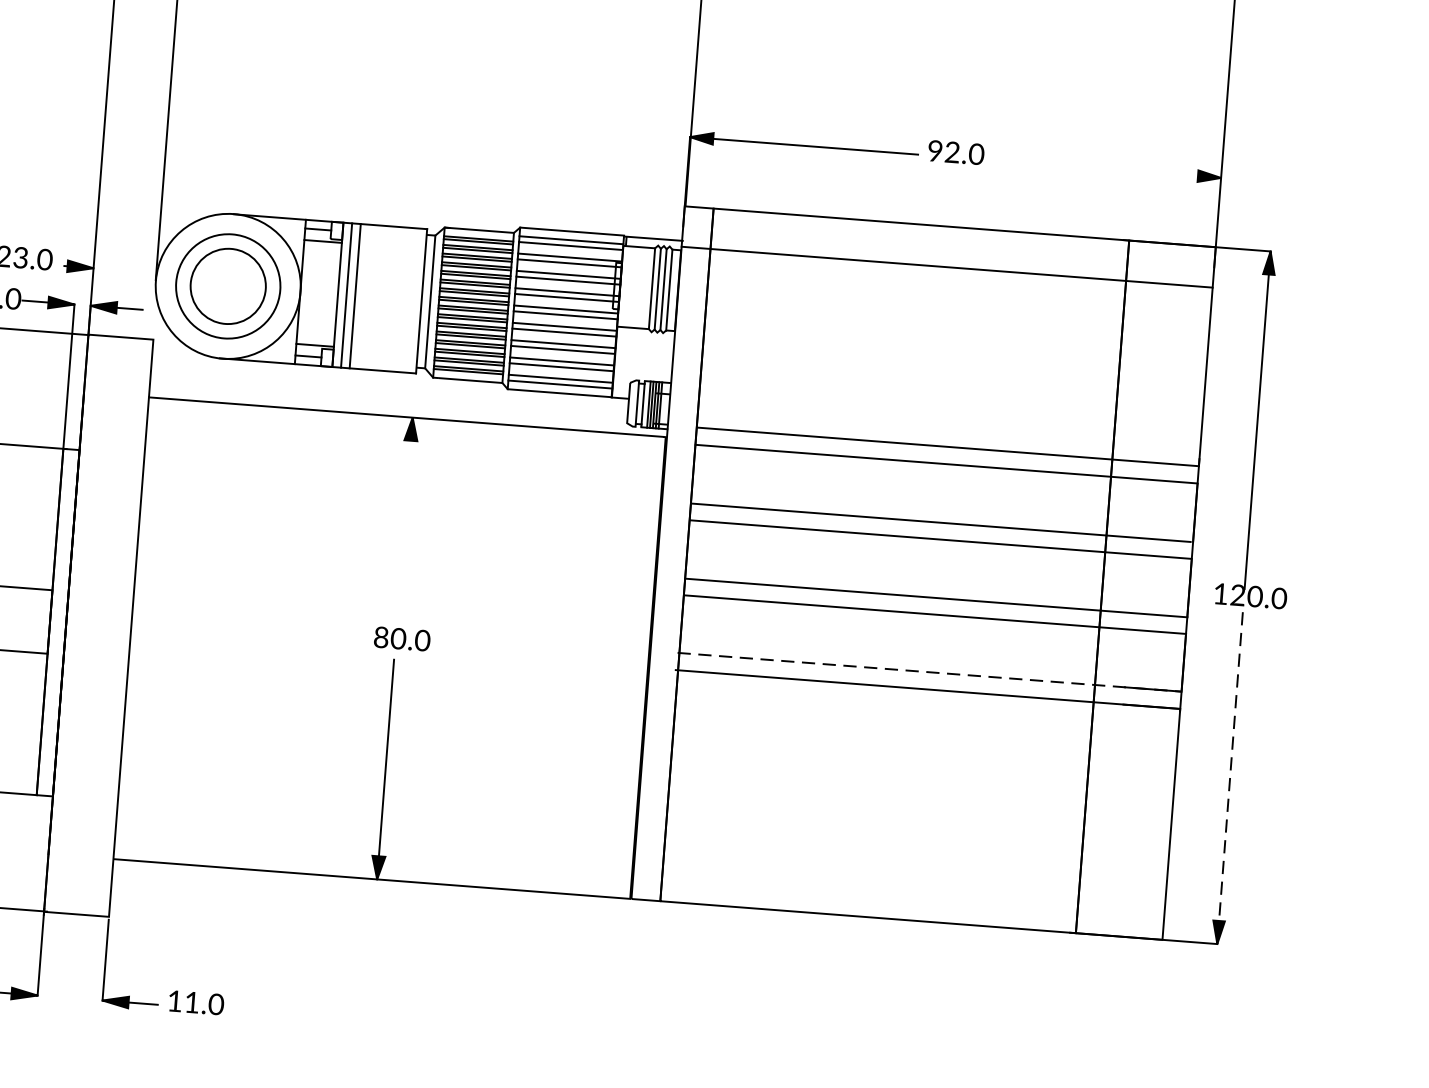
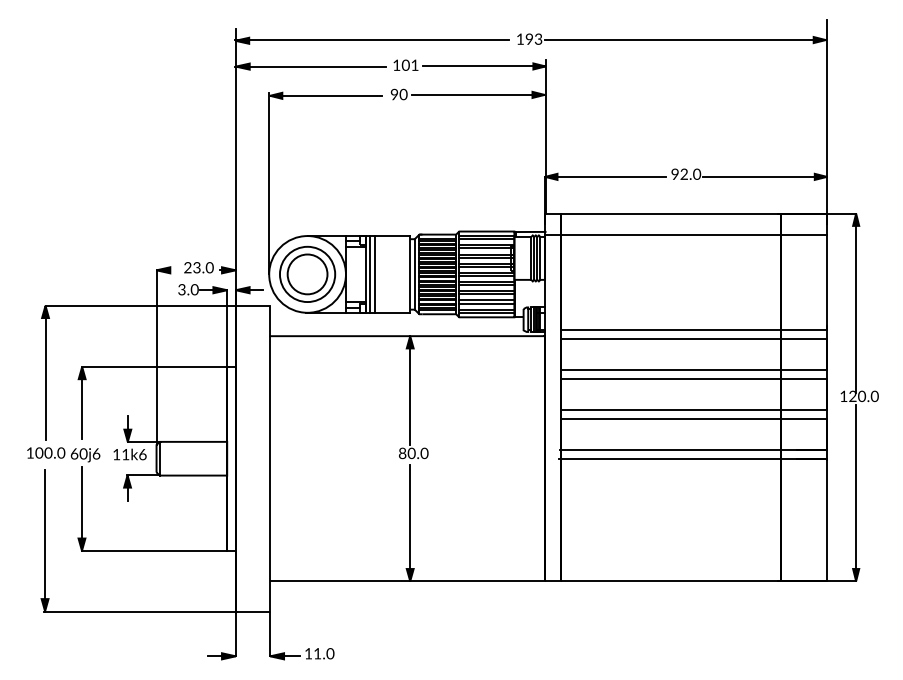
line: (1103, 168) -> (764, 176), added
line: (405, 520) -> (410, 390), added
line: (929, 672) -> (693, 449), dashed -> solid
line: (1230, 778) -> (856, 493), dashed -> solid

